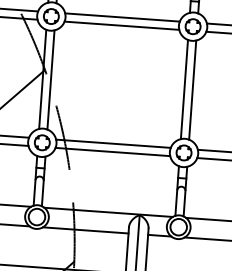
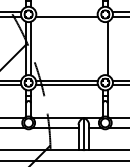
line: (121, 17) -> (66, 12), removed
line: (185, 89) -> (103, 48), removed

